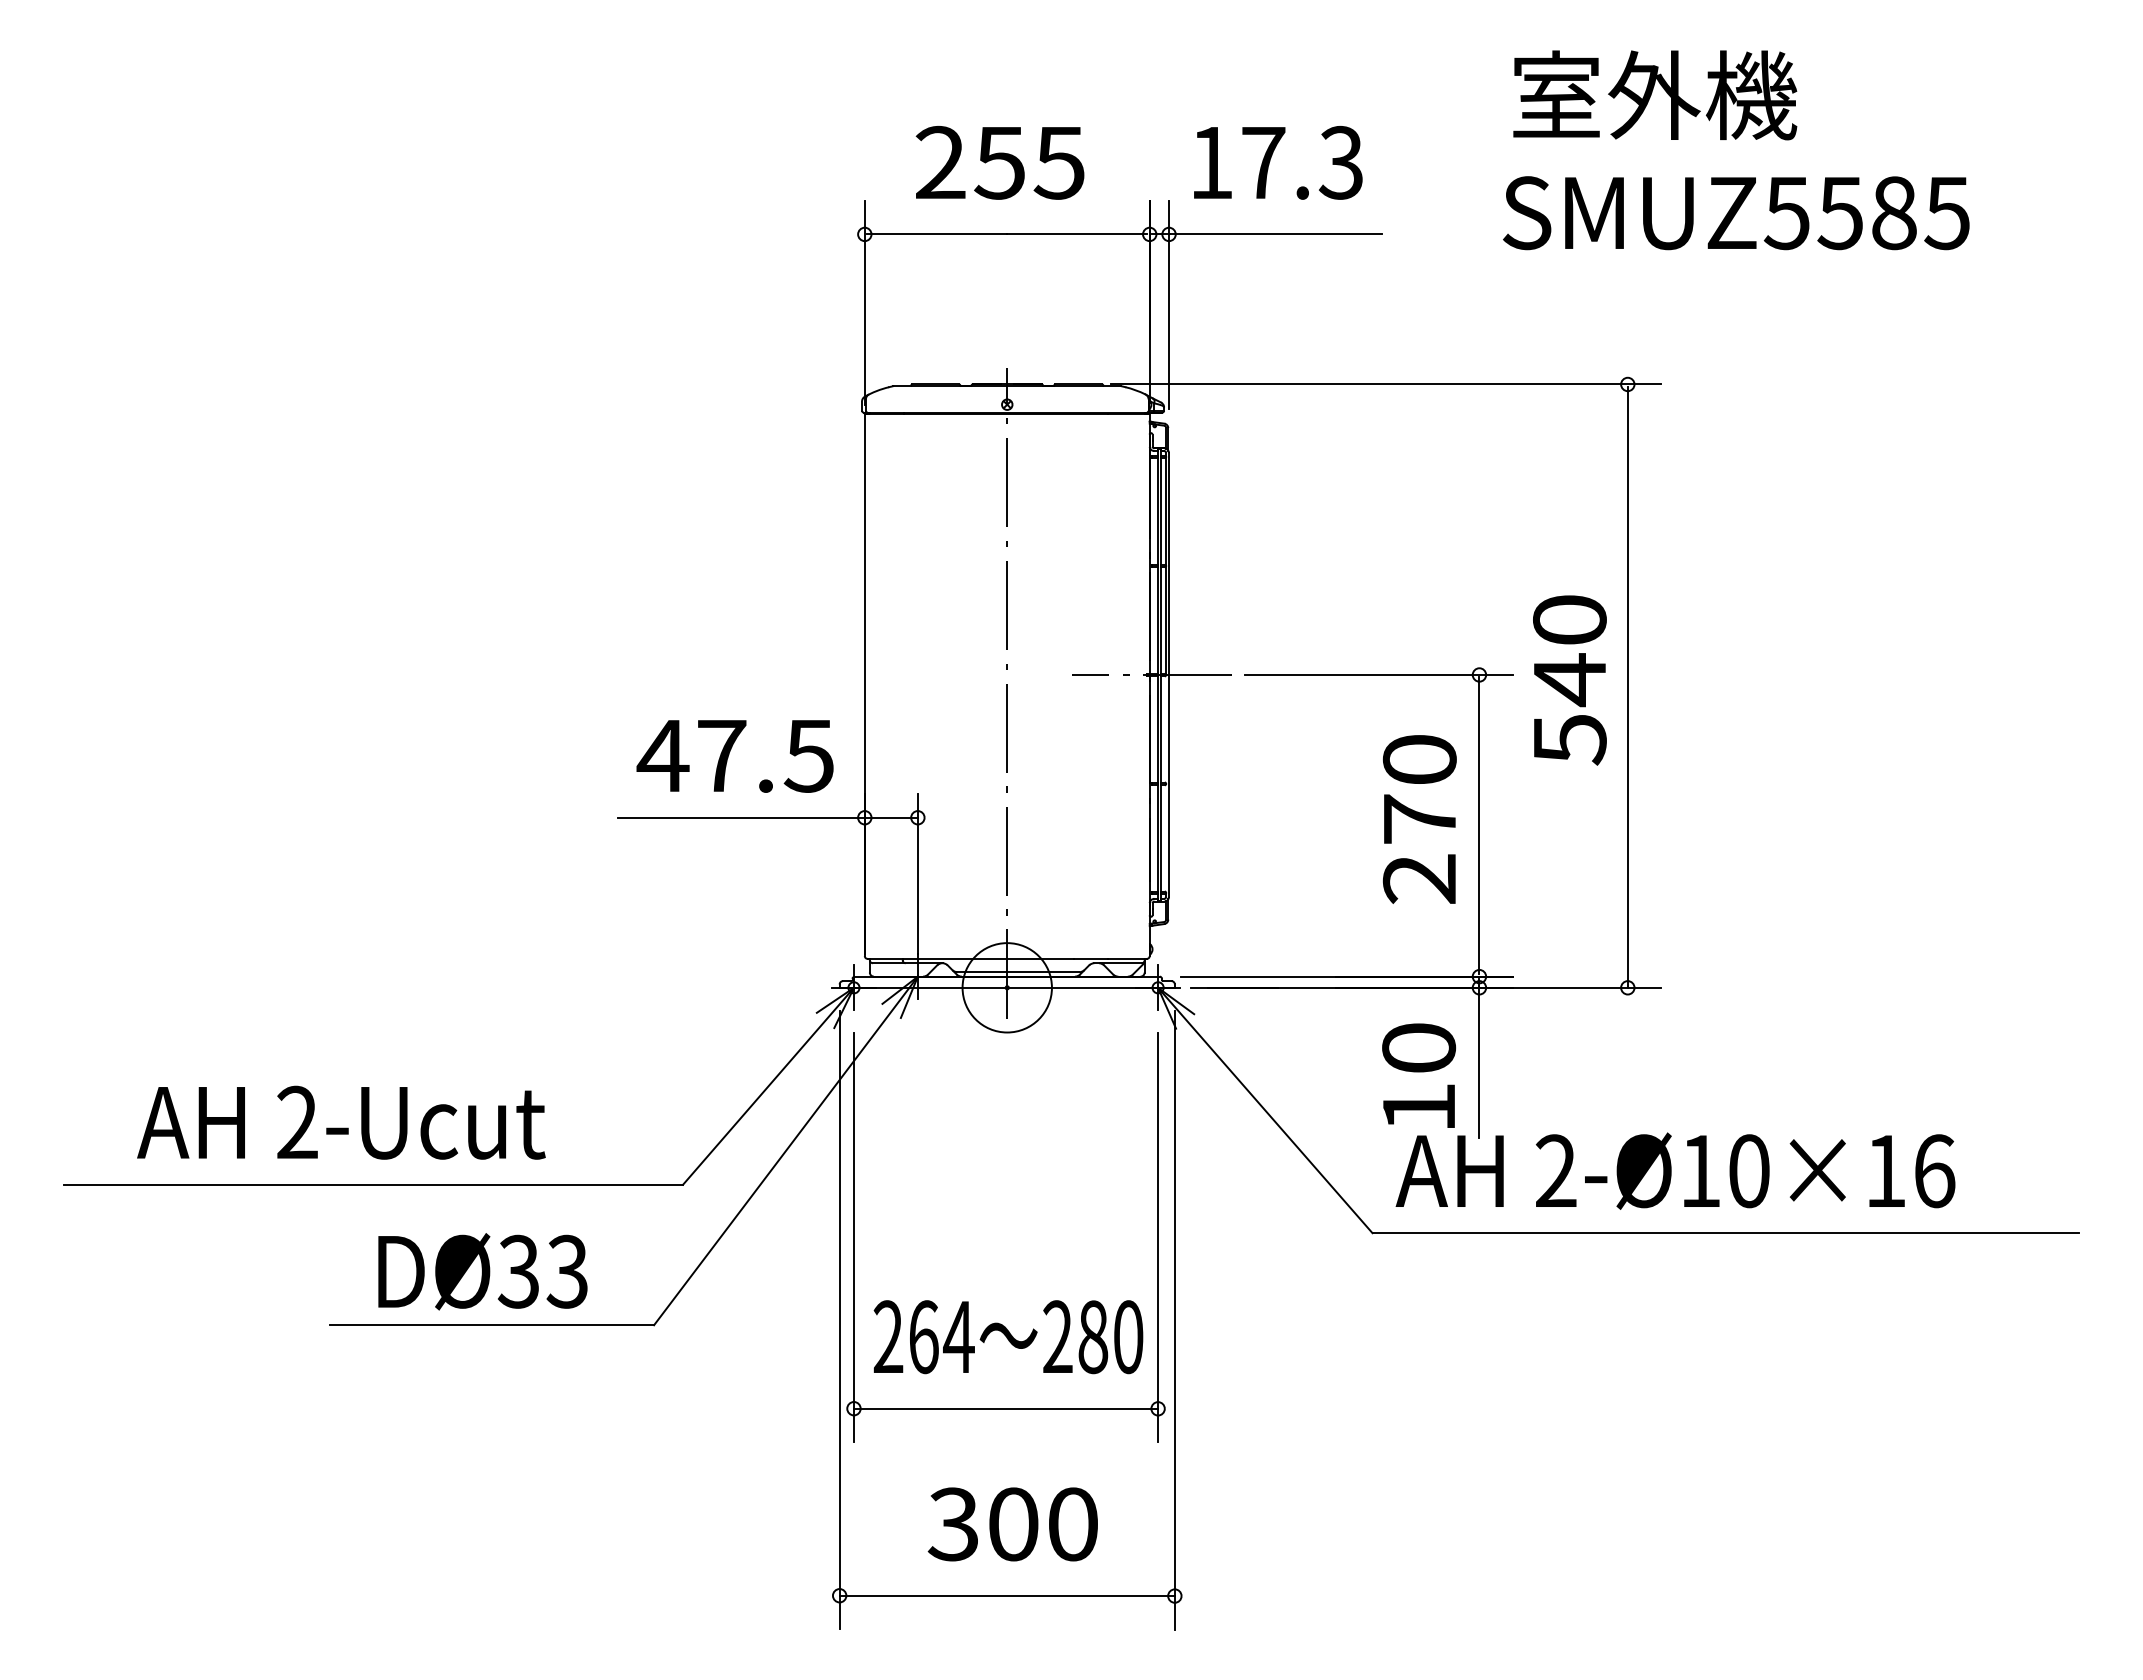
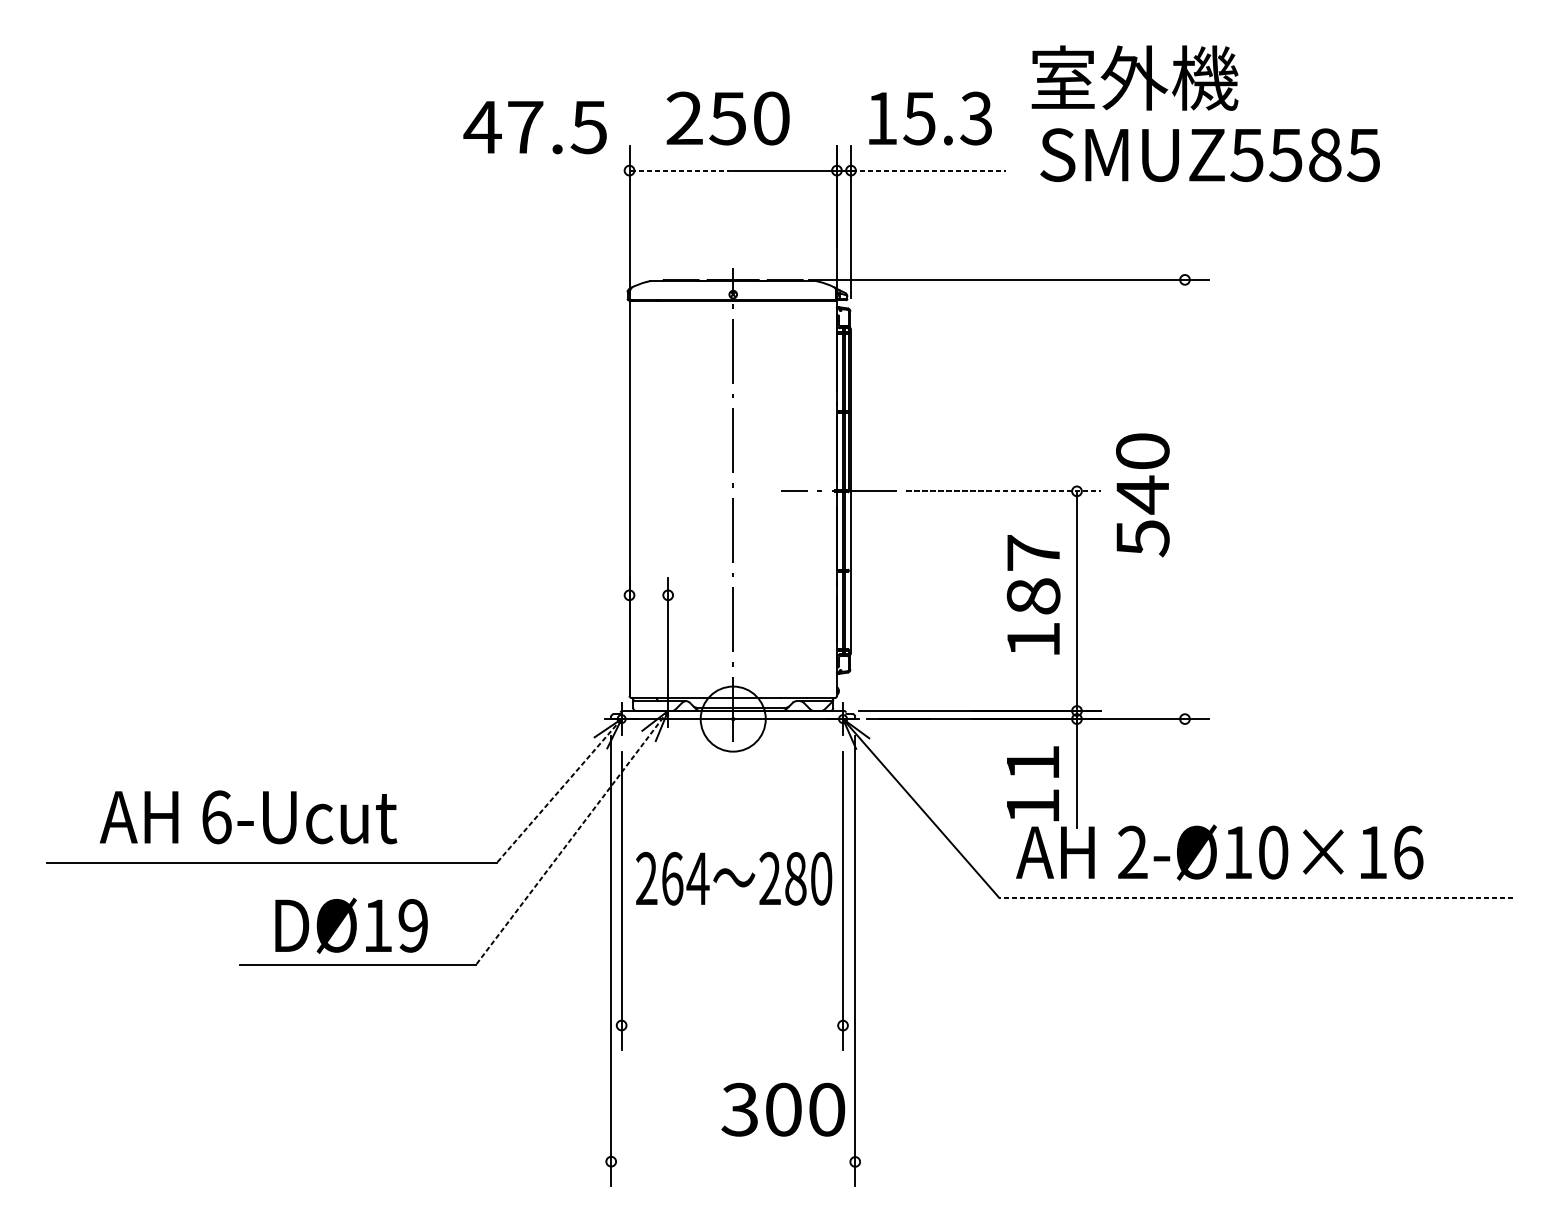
text: (1655, 95) -> (1135, 78), moved
text: (1058, 162) -> (770, 118), 255 -> 250
text: (1262, 163) -> (919, 119), 17.3 -> 15.3
text: (1736, 213) -> (1210, 155), moved
line: (937, 234) -> (682, 170), solid -> dashed
line: (1275, 234) -> (928, 170), solid -> dashed
line: (1379, 674) -> (1004, 491), solid -> dashed
line: (1627, 686) -> (1184, 499), removed
text: (734, 756) -> (534, 127), moved
line: (767, 817) -> (558, 595), removed
text: (1419, 818) -> (1033, 595), 270 -> 187
text: (1419, 1047) -> (1033, 762), 10 -> 11
line: (768, 1086) -> (559, 790), solid -> dashed
text: (297, 1122) -> (216, 817), 2-Ucut -> 6-Ucut
line: (785, 1150) -> (571, 837), solid -> dashed
line: (1725, 1233) -> (1256, 897), solid -> dashed
text: (542, 1271) -> (394, 925), DØ33 -> DØ19
text: (1008, 1337) -> (734, 879), moved
line: (1005, 1408) -> (731, 1025), removed
text: (1012, 1524) -> (782, 1109), moved
line: (1006, 1595) -> (732, 1161), removed

